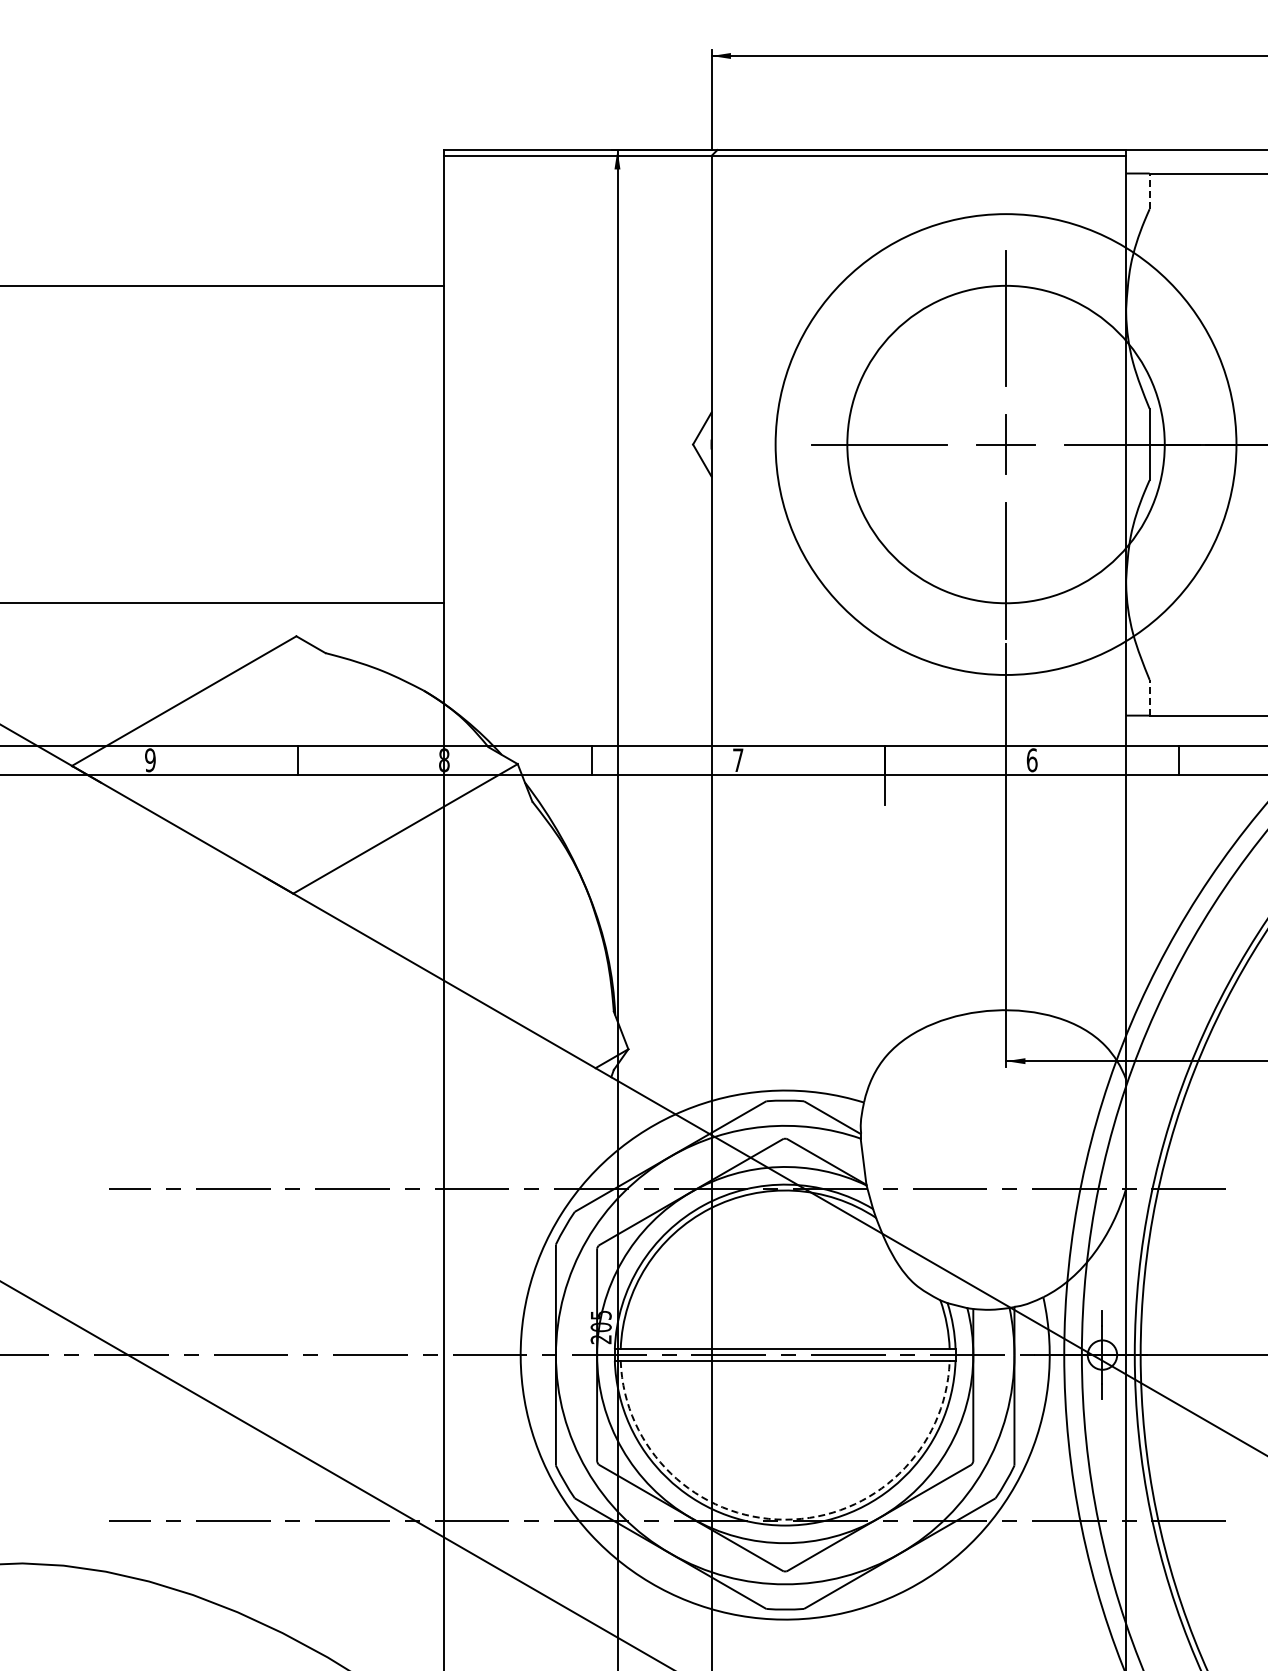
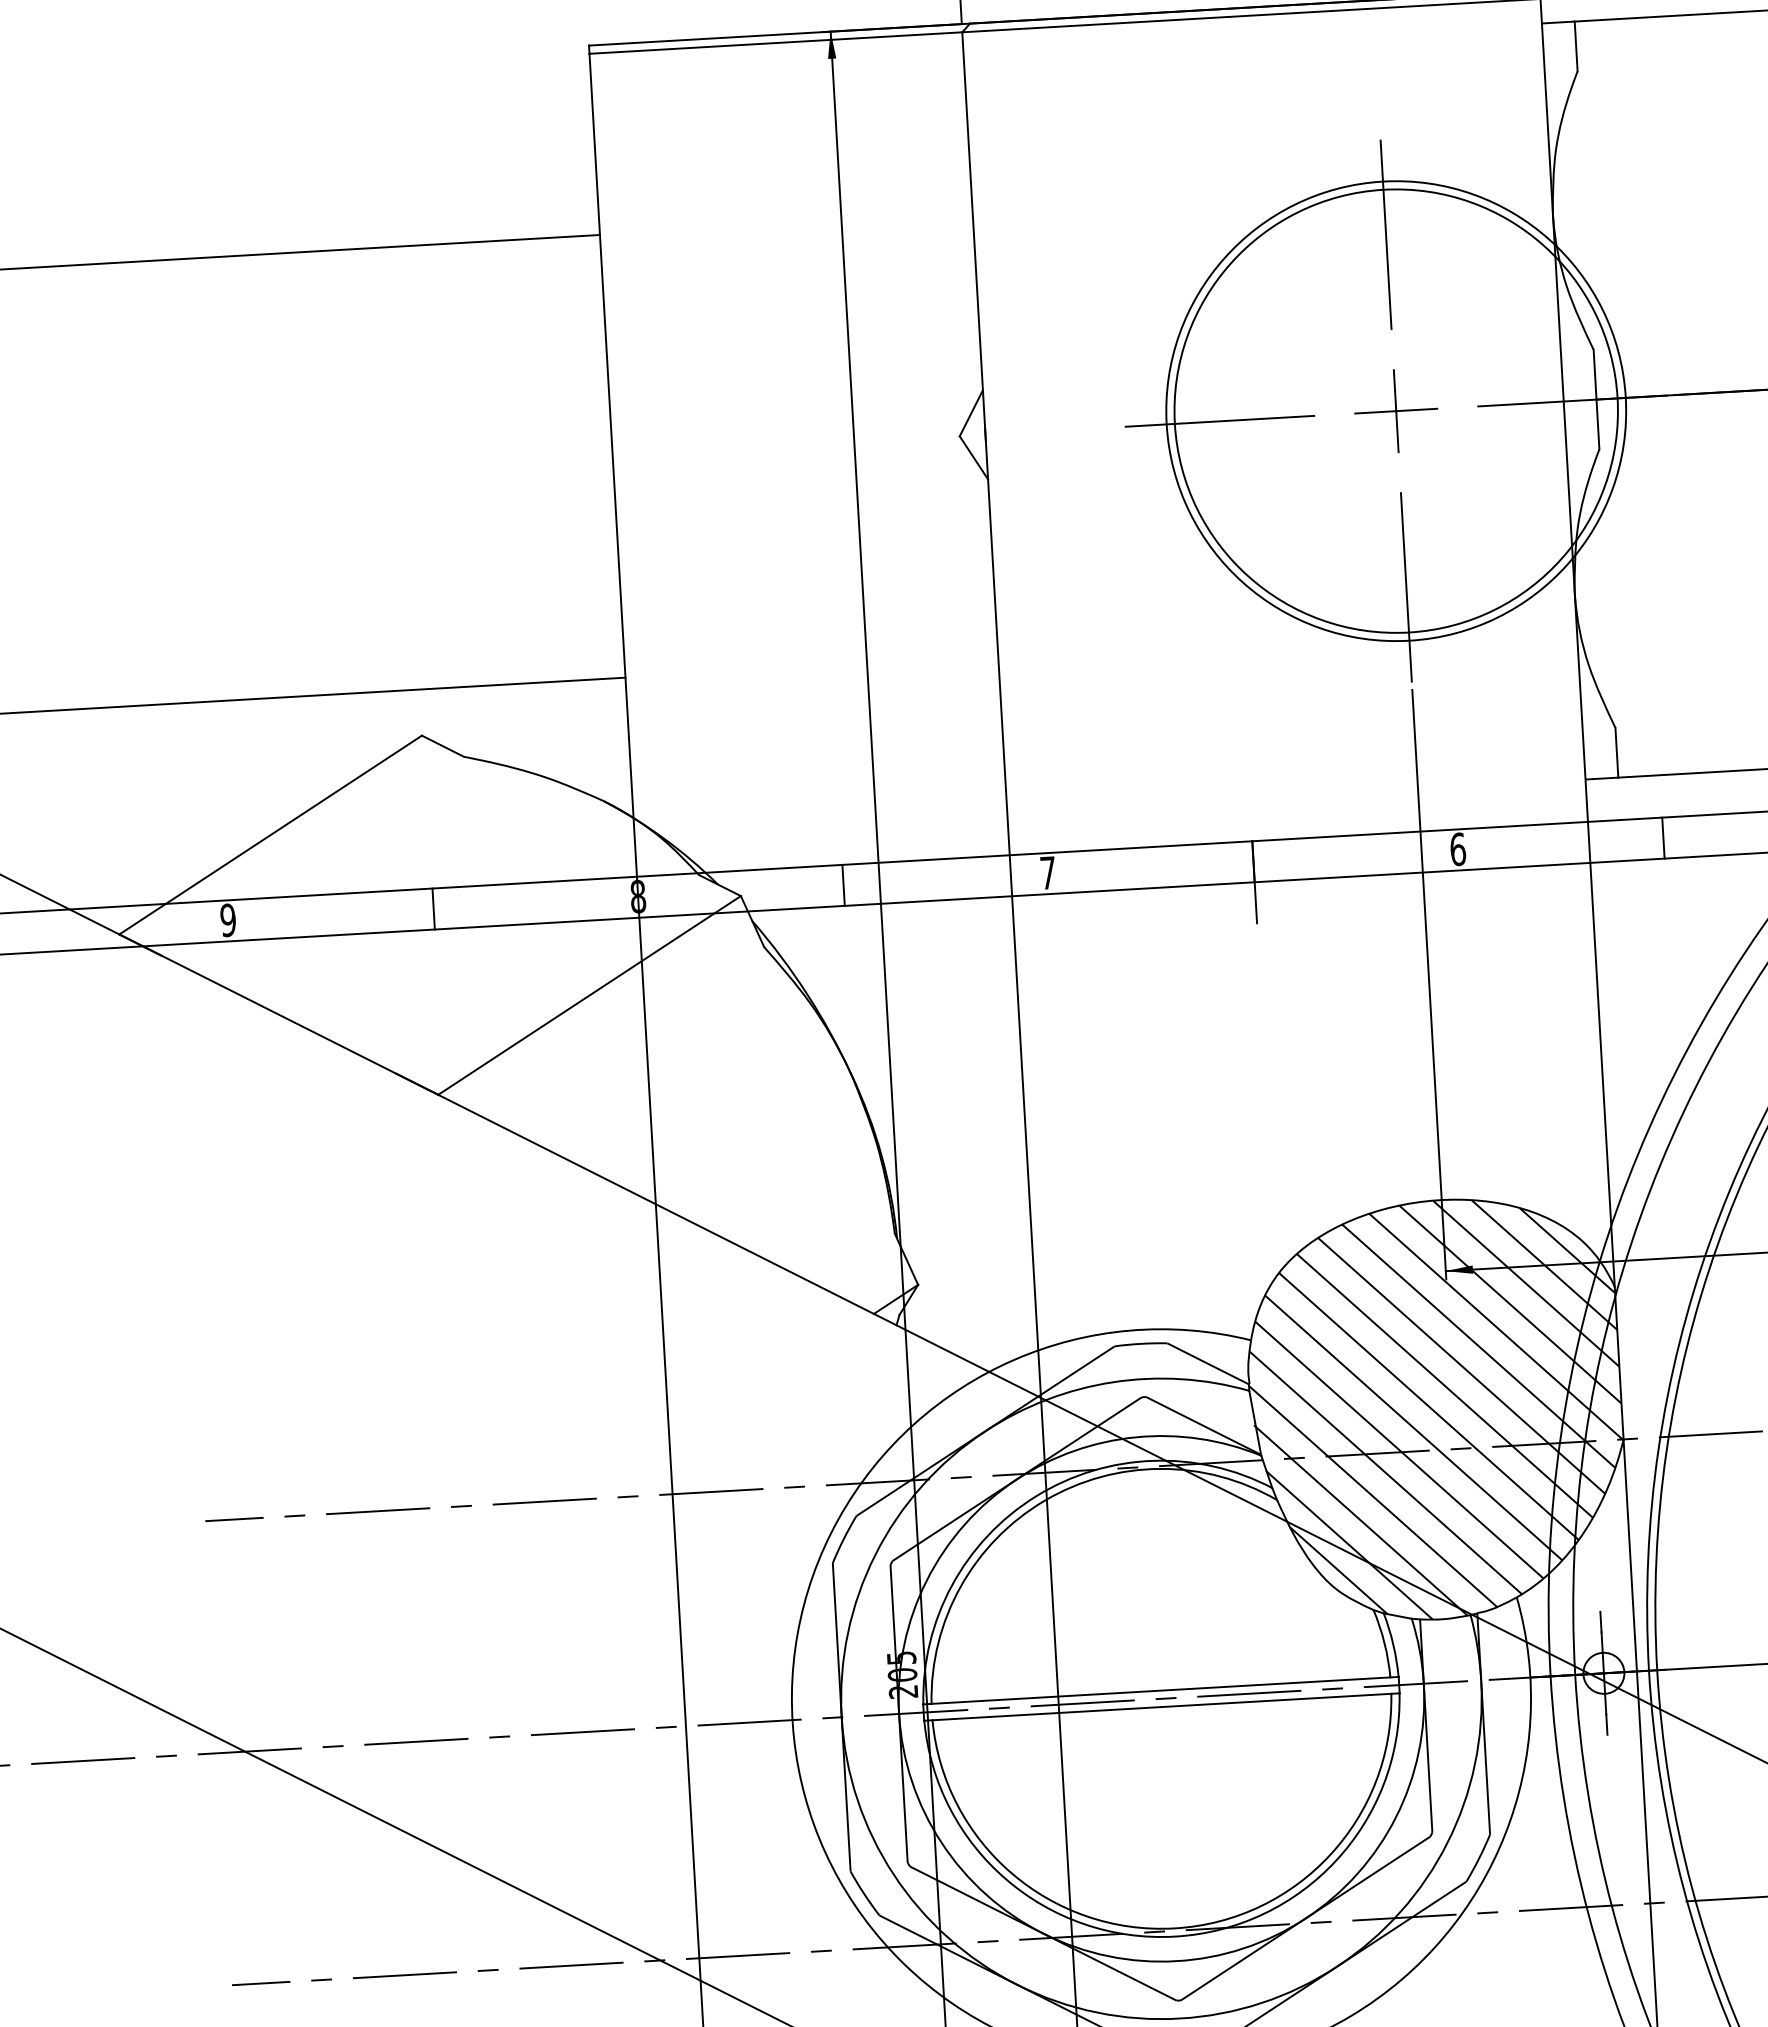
line: (1149, 191) -> (1575, 46), dashed -> solid
circle: (1005, 444) -> (1395, 411), size x0.71
line: (1149, 697) -> (1616, 752), dashed -> solid
hatch: (993, 1159) -> (1436, 1409), added
arc: (785, 1519) -> (1175, 1928), dashed -> solid

